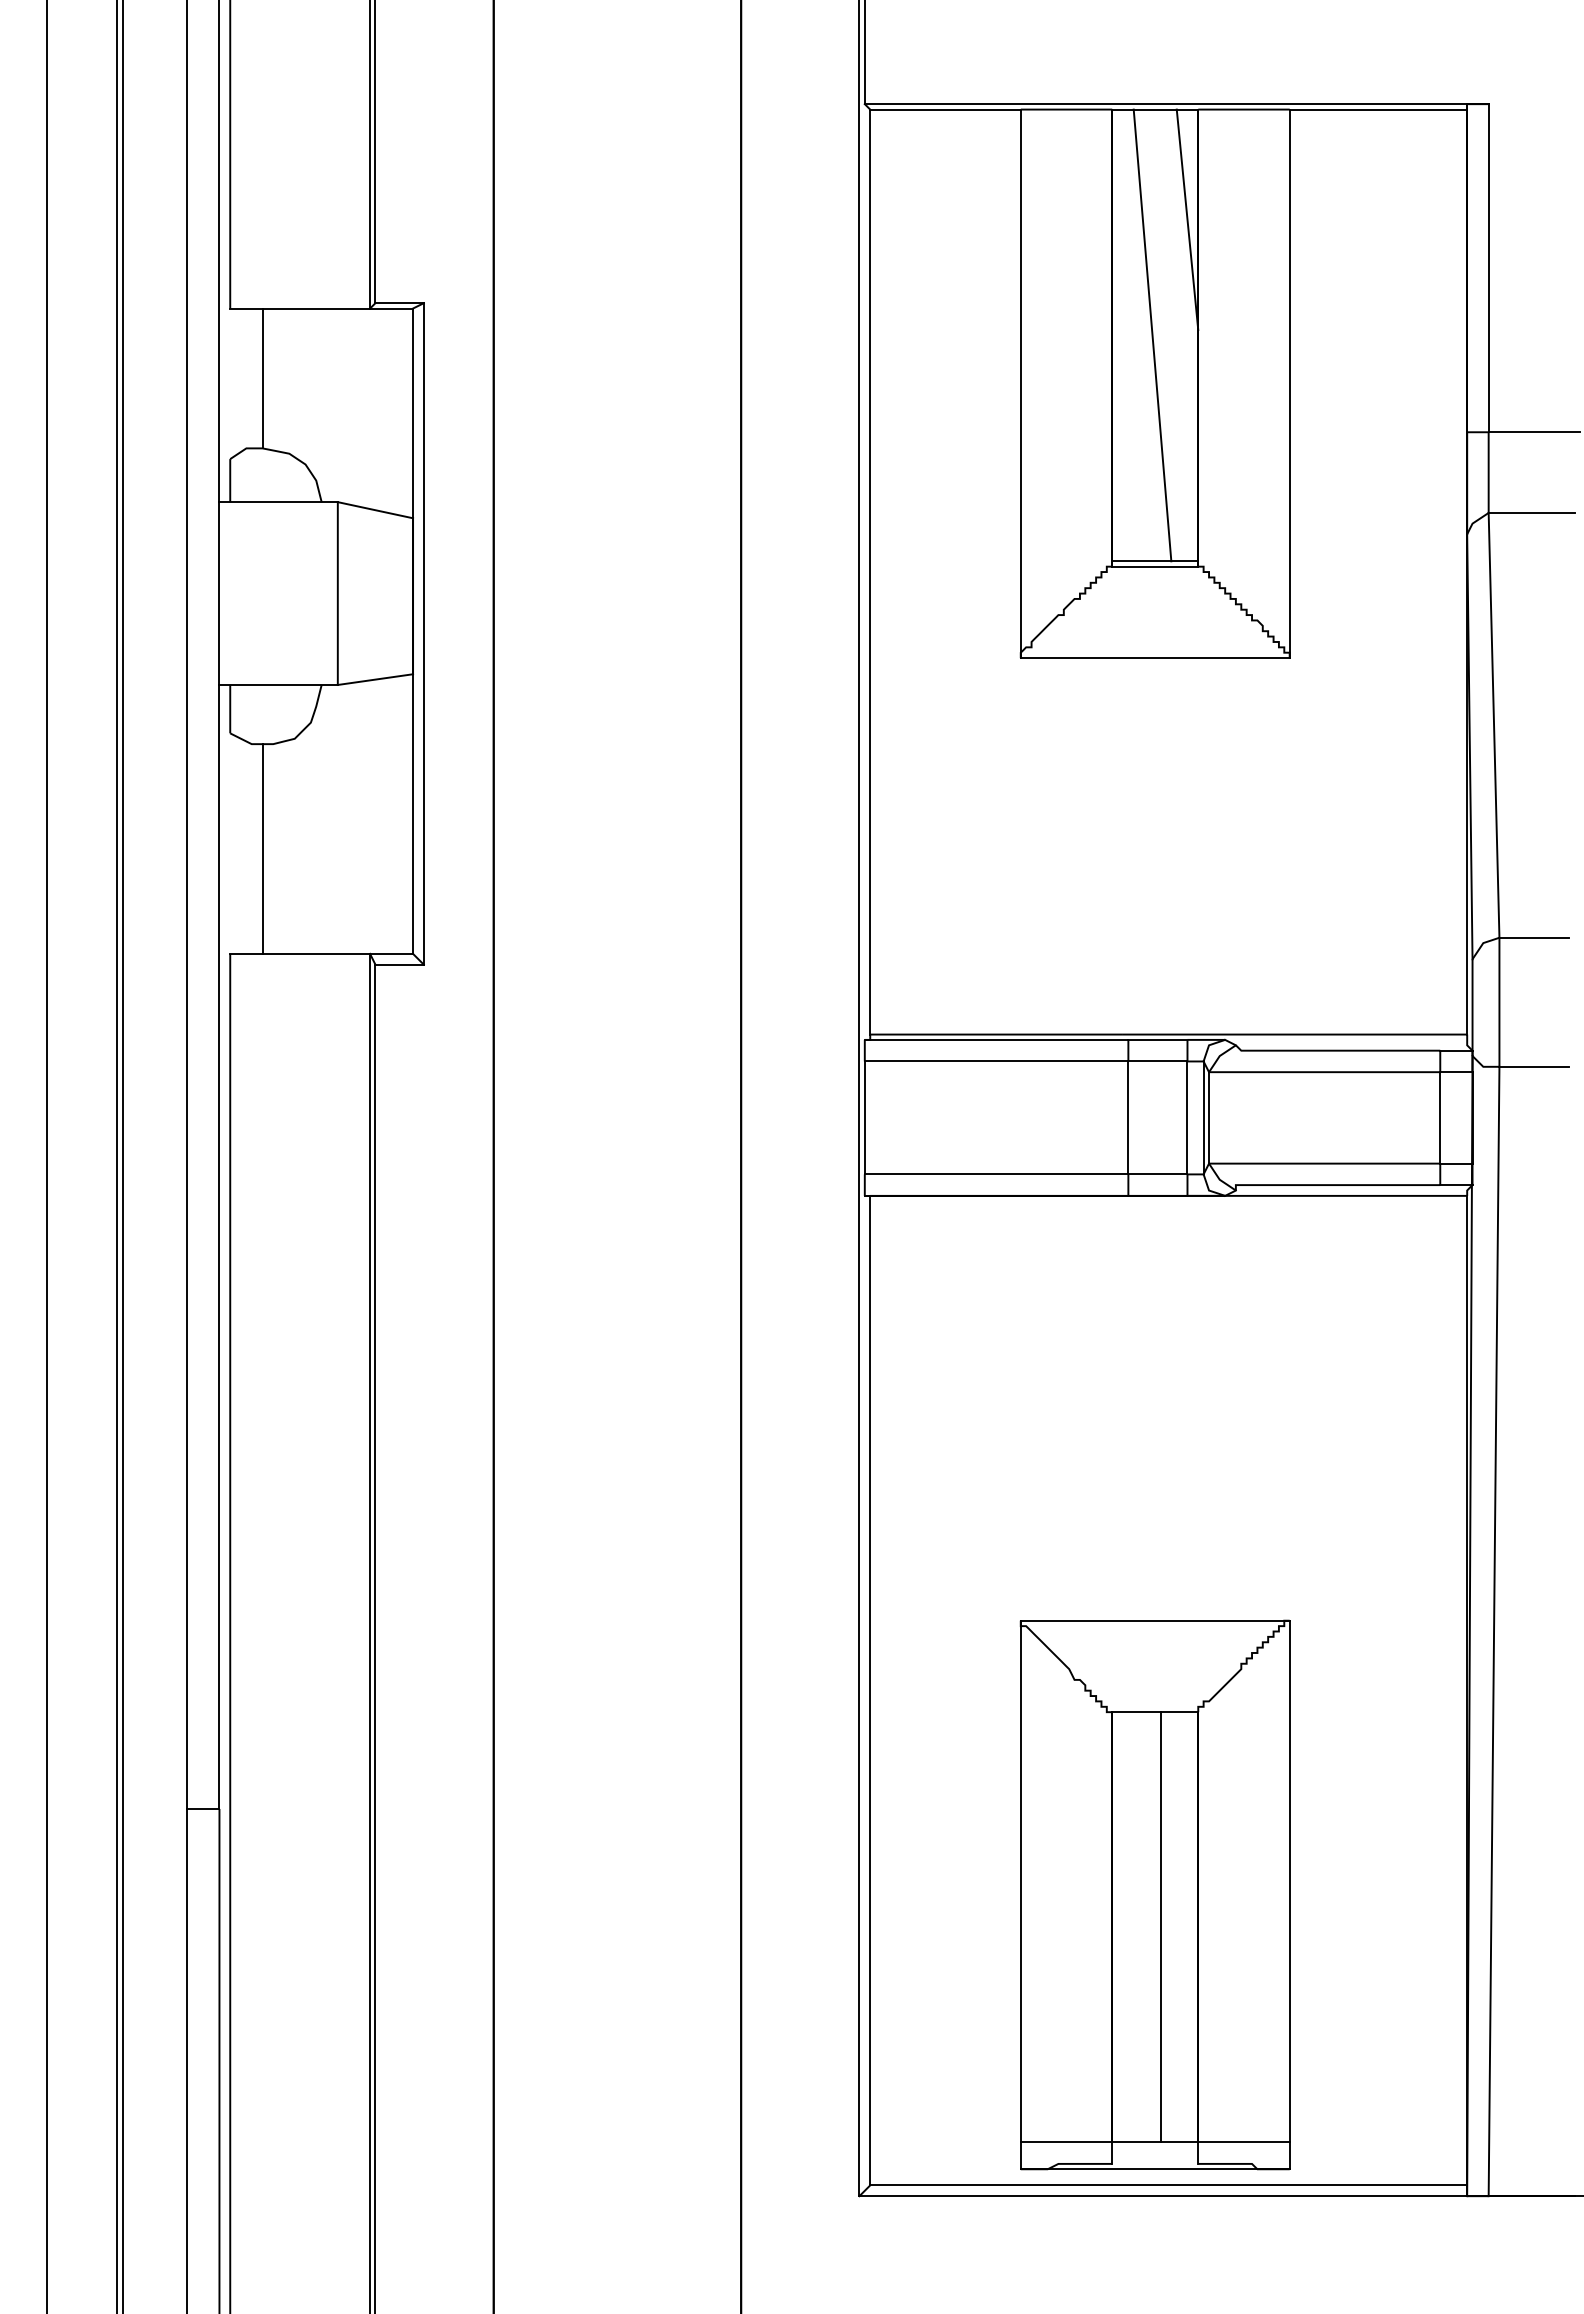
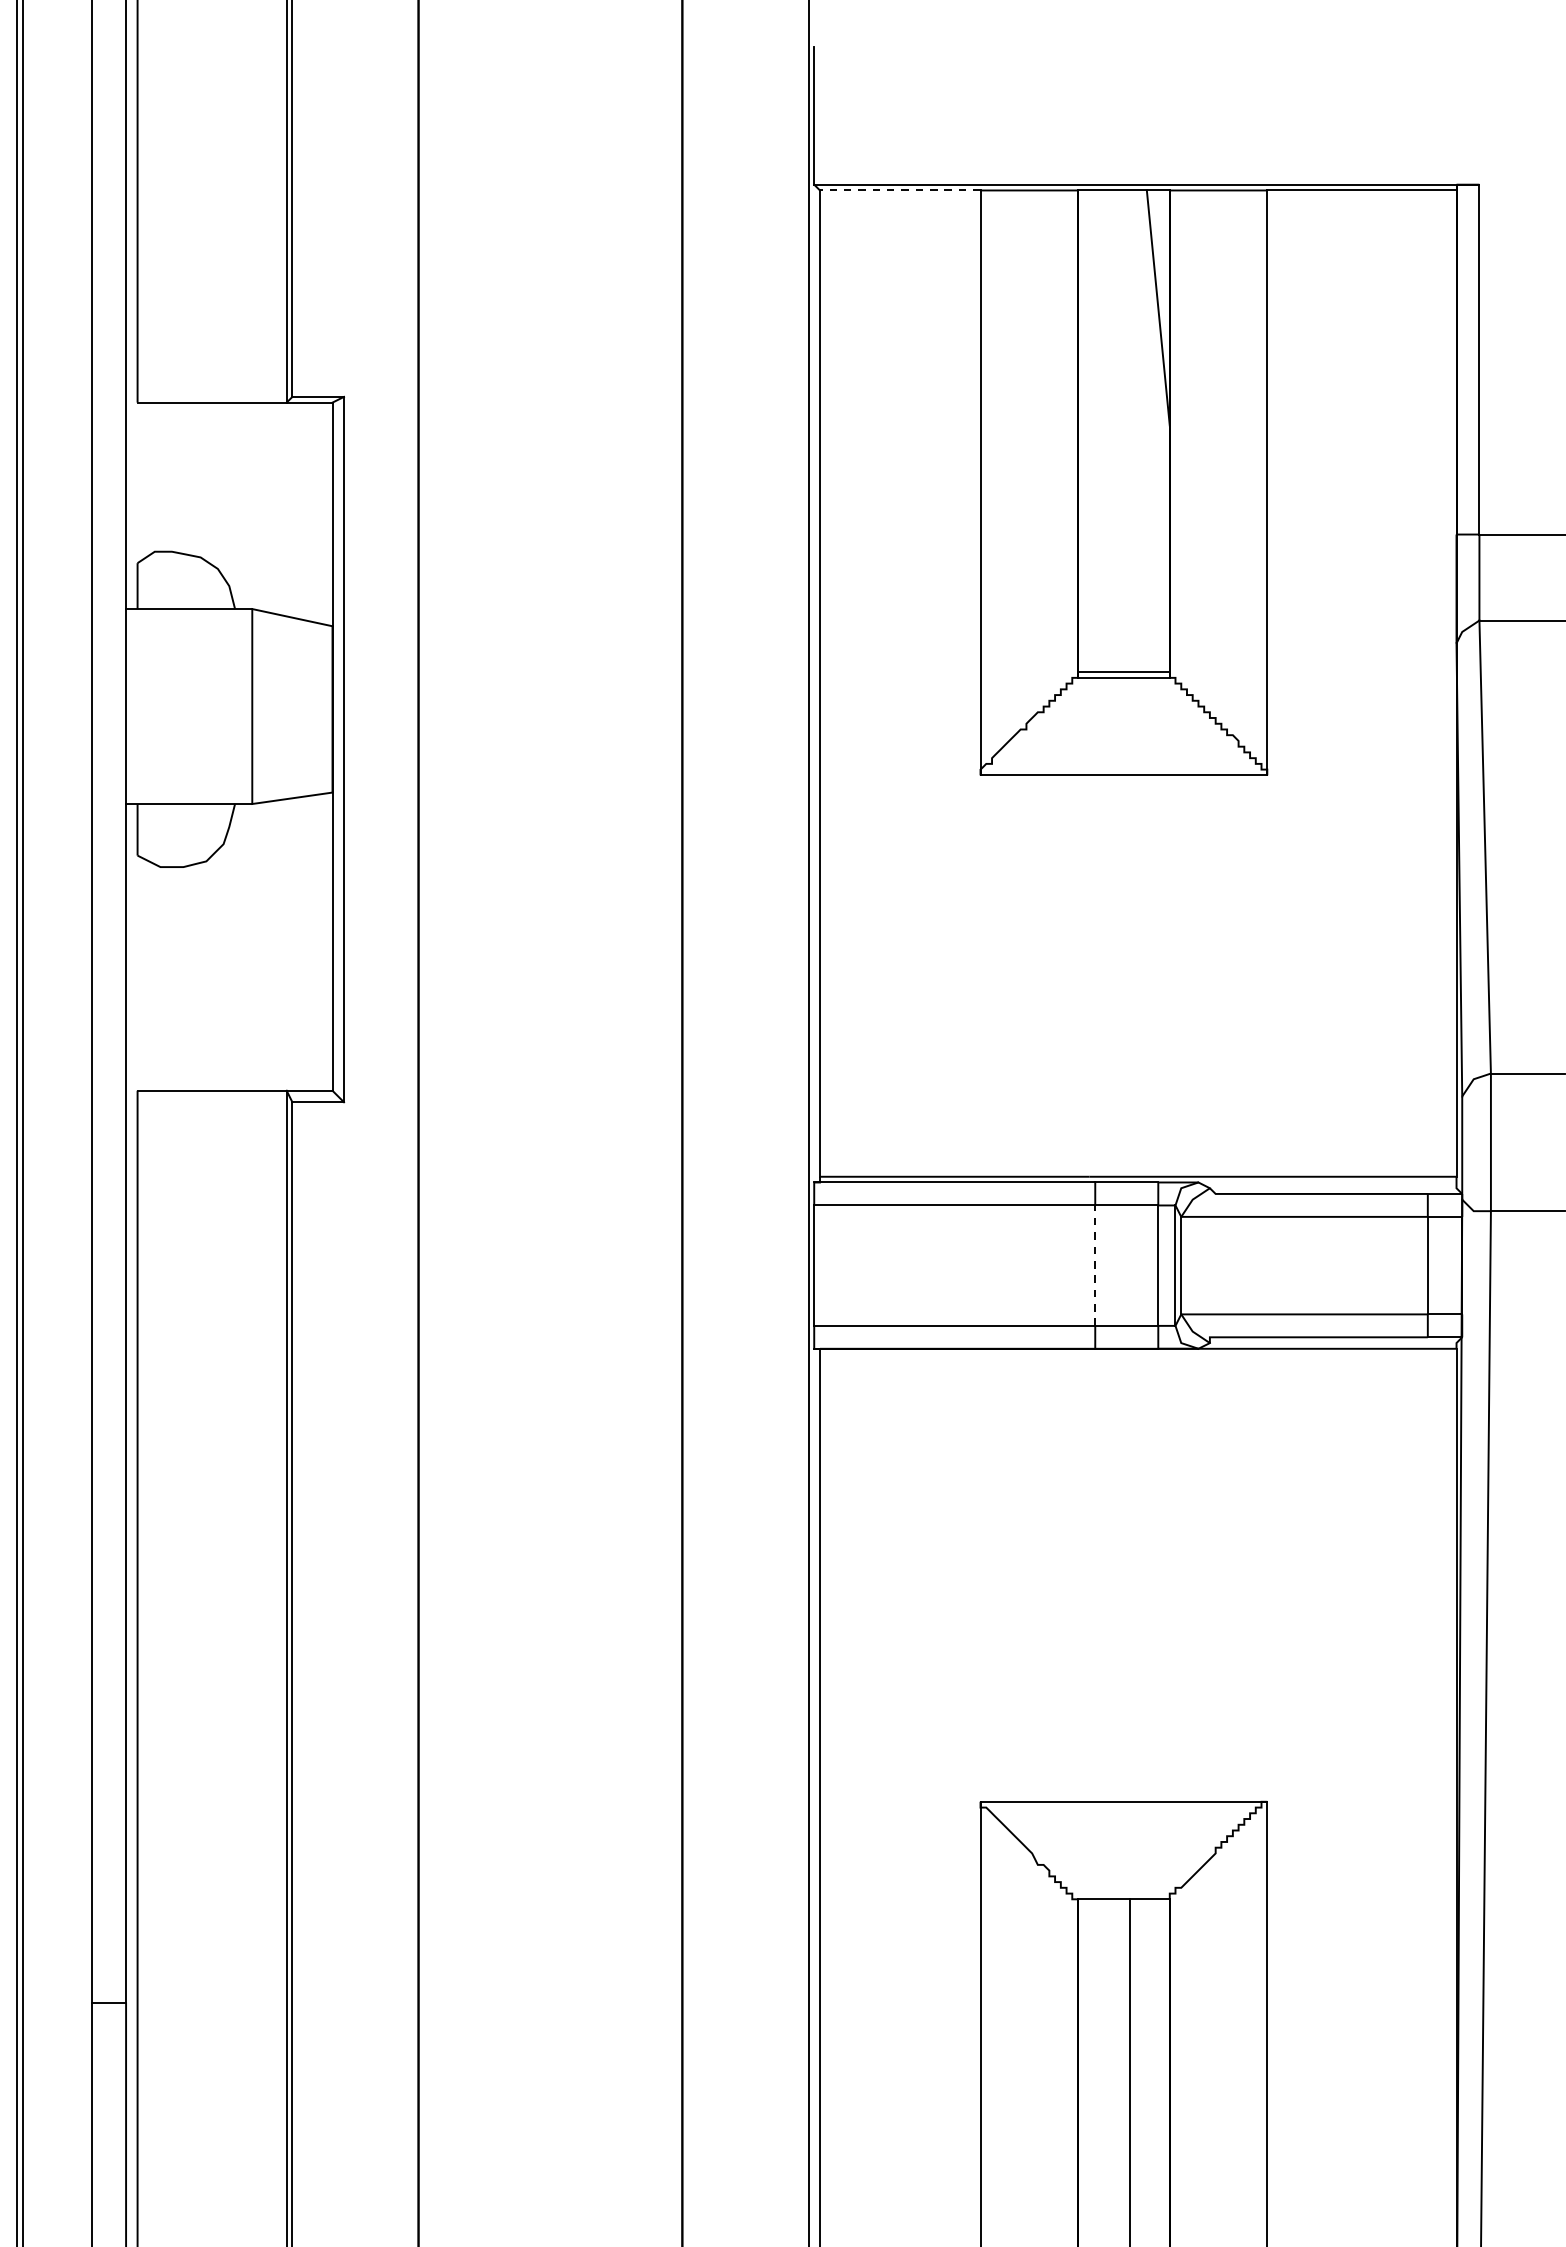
line: (945, 109) -> (900, 190), solid -> dashed
line: (1152, 335) -> (1120, 431), removed
line: (262, 378) -> (171, 477), removed
line: (262, 848) -> (171, 978), removed
line: (1128, 1117) -> (1095, 1265), solid -> dashed

